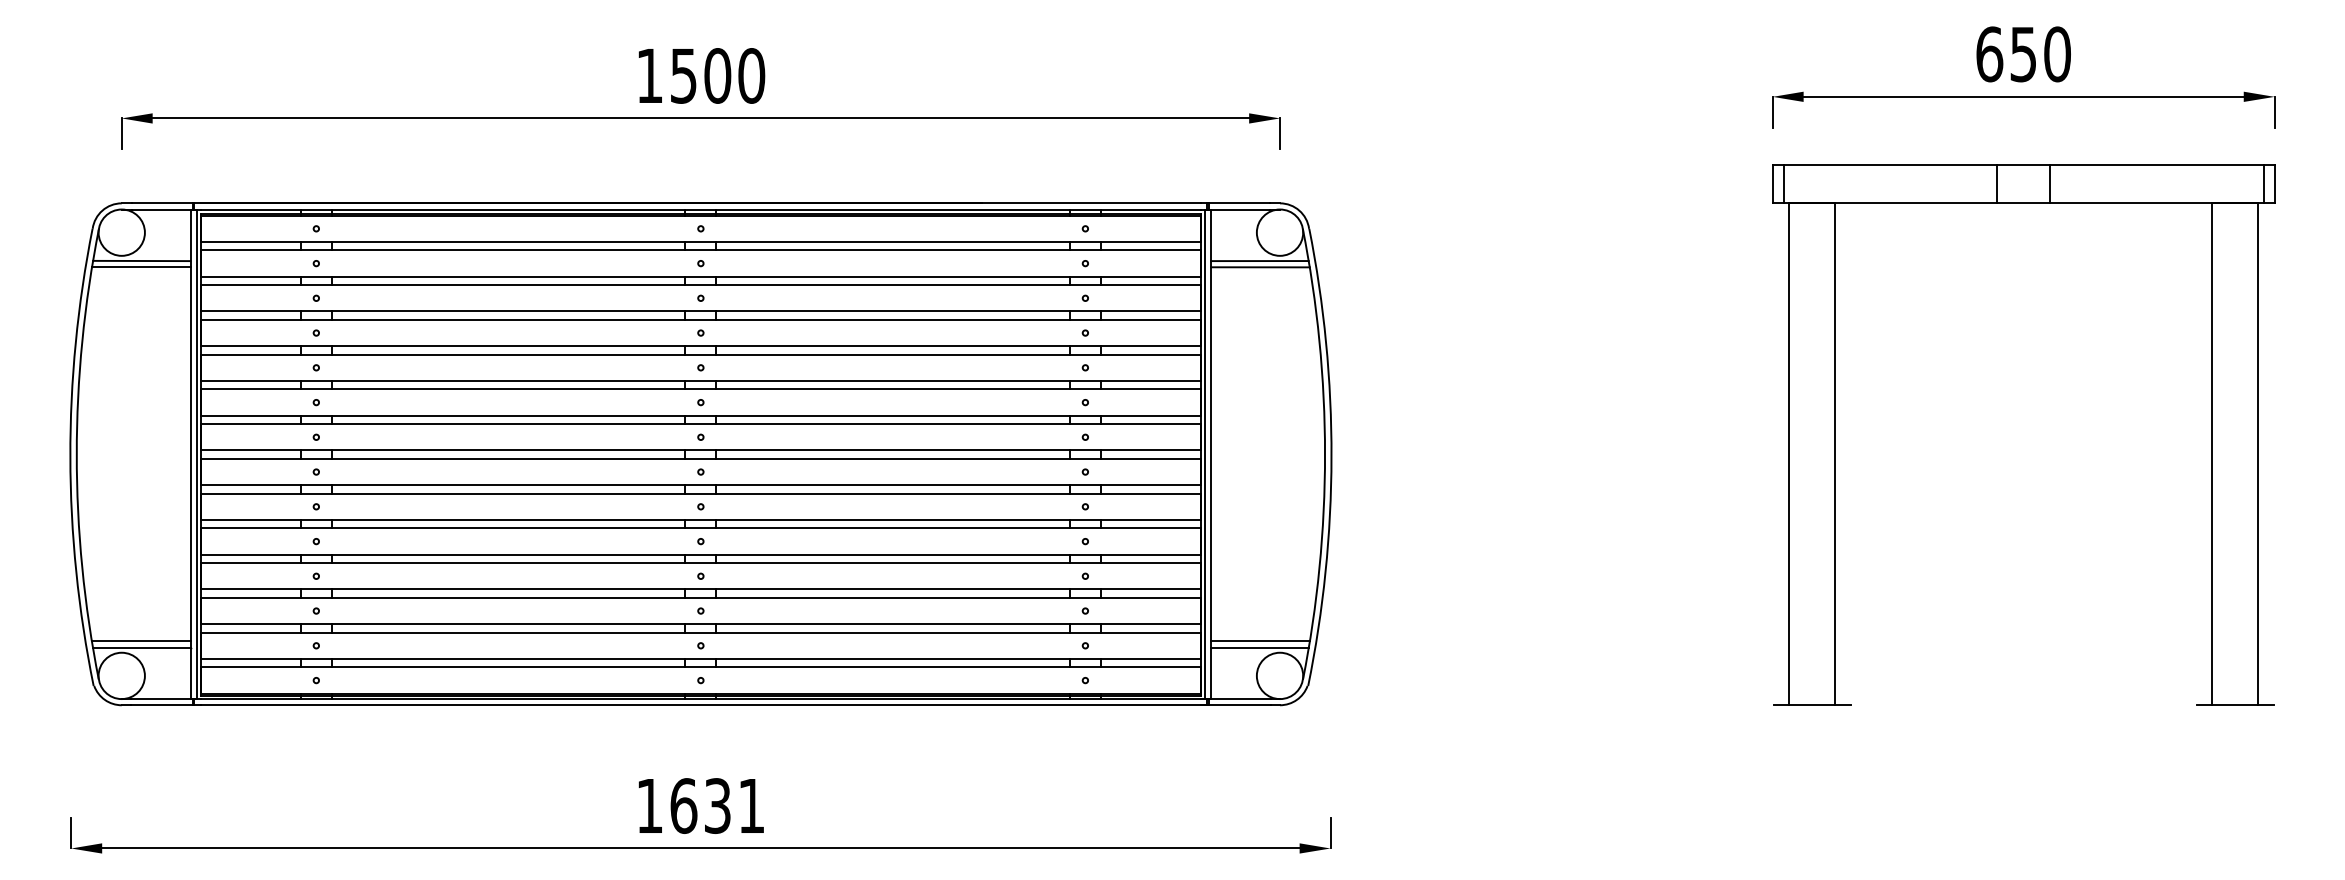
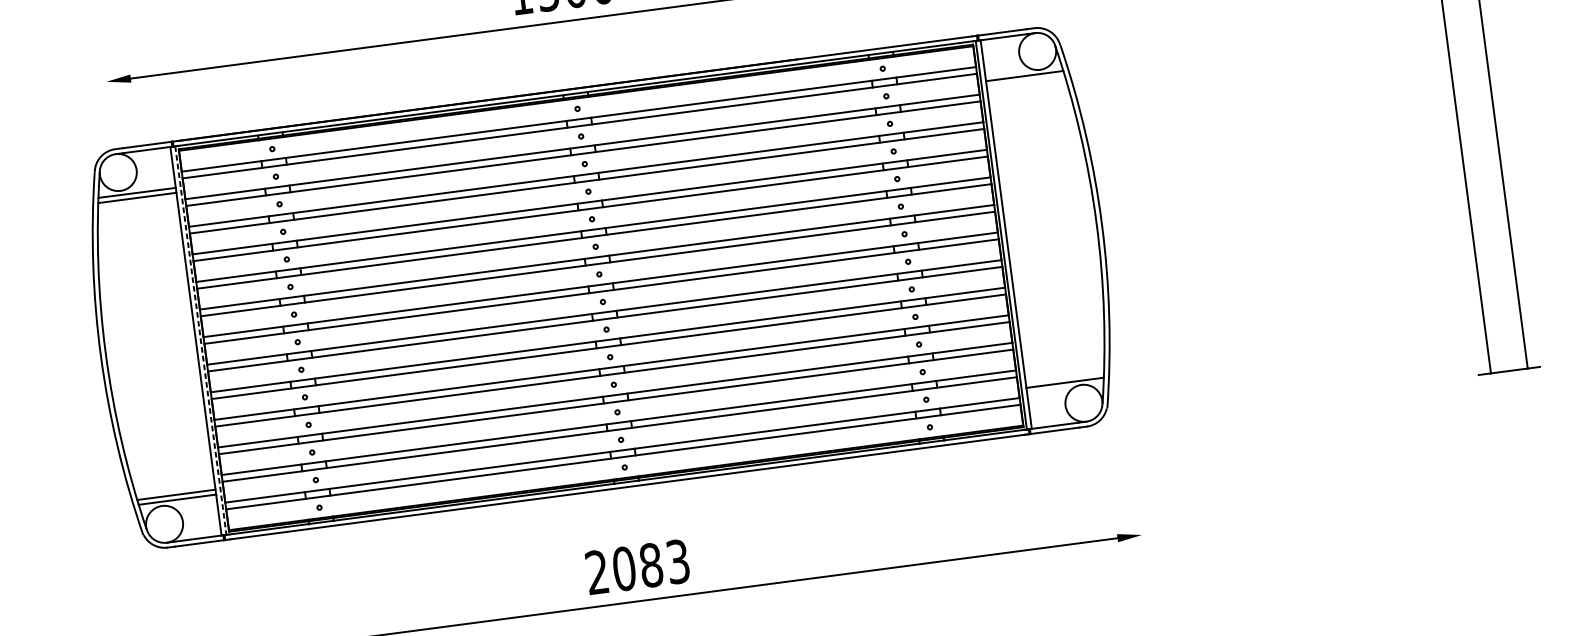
line: (121, 133) -> (107, 93), removed
line: (1260, 267) -> (1025, 81), removed
line: (196, 454) -> (200, 340), solid -> dashed
line: (1260, 641) -> (1064, 378), removed
text: (700, 805) -> (637, 566), 1631 -> 2083
line: (1330, 832) -> (1140, 522), removed

